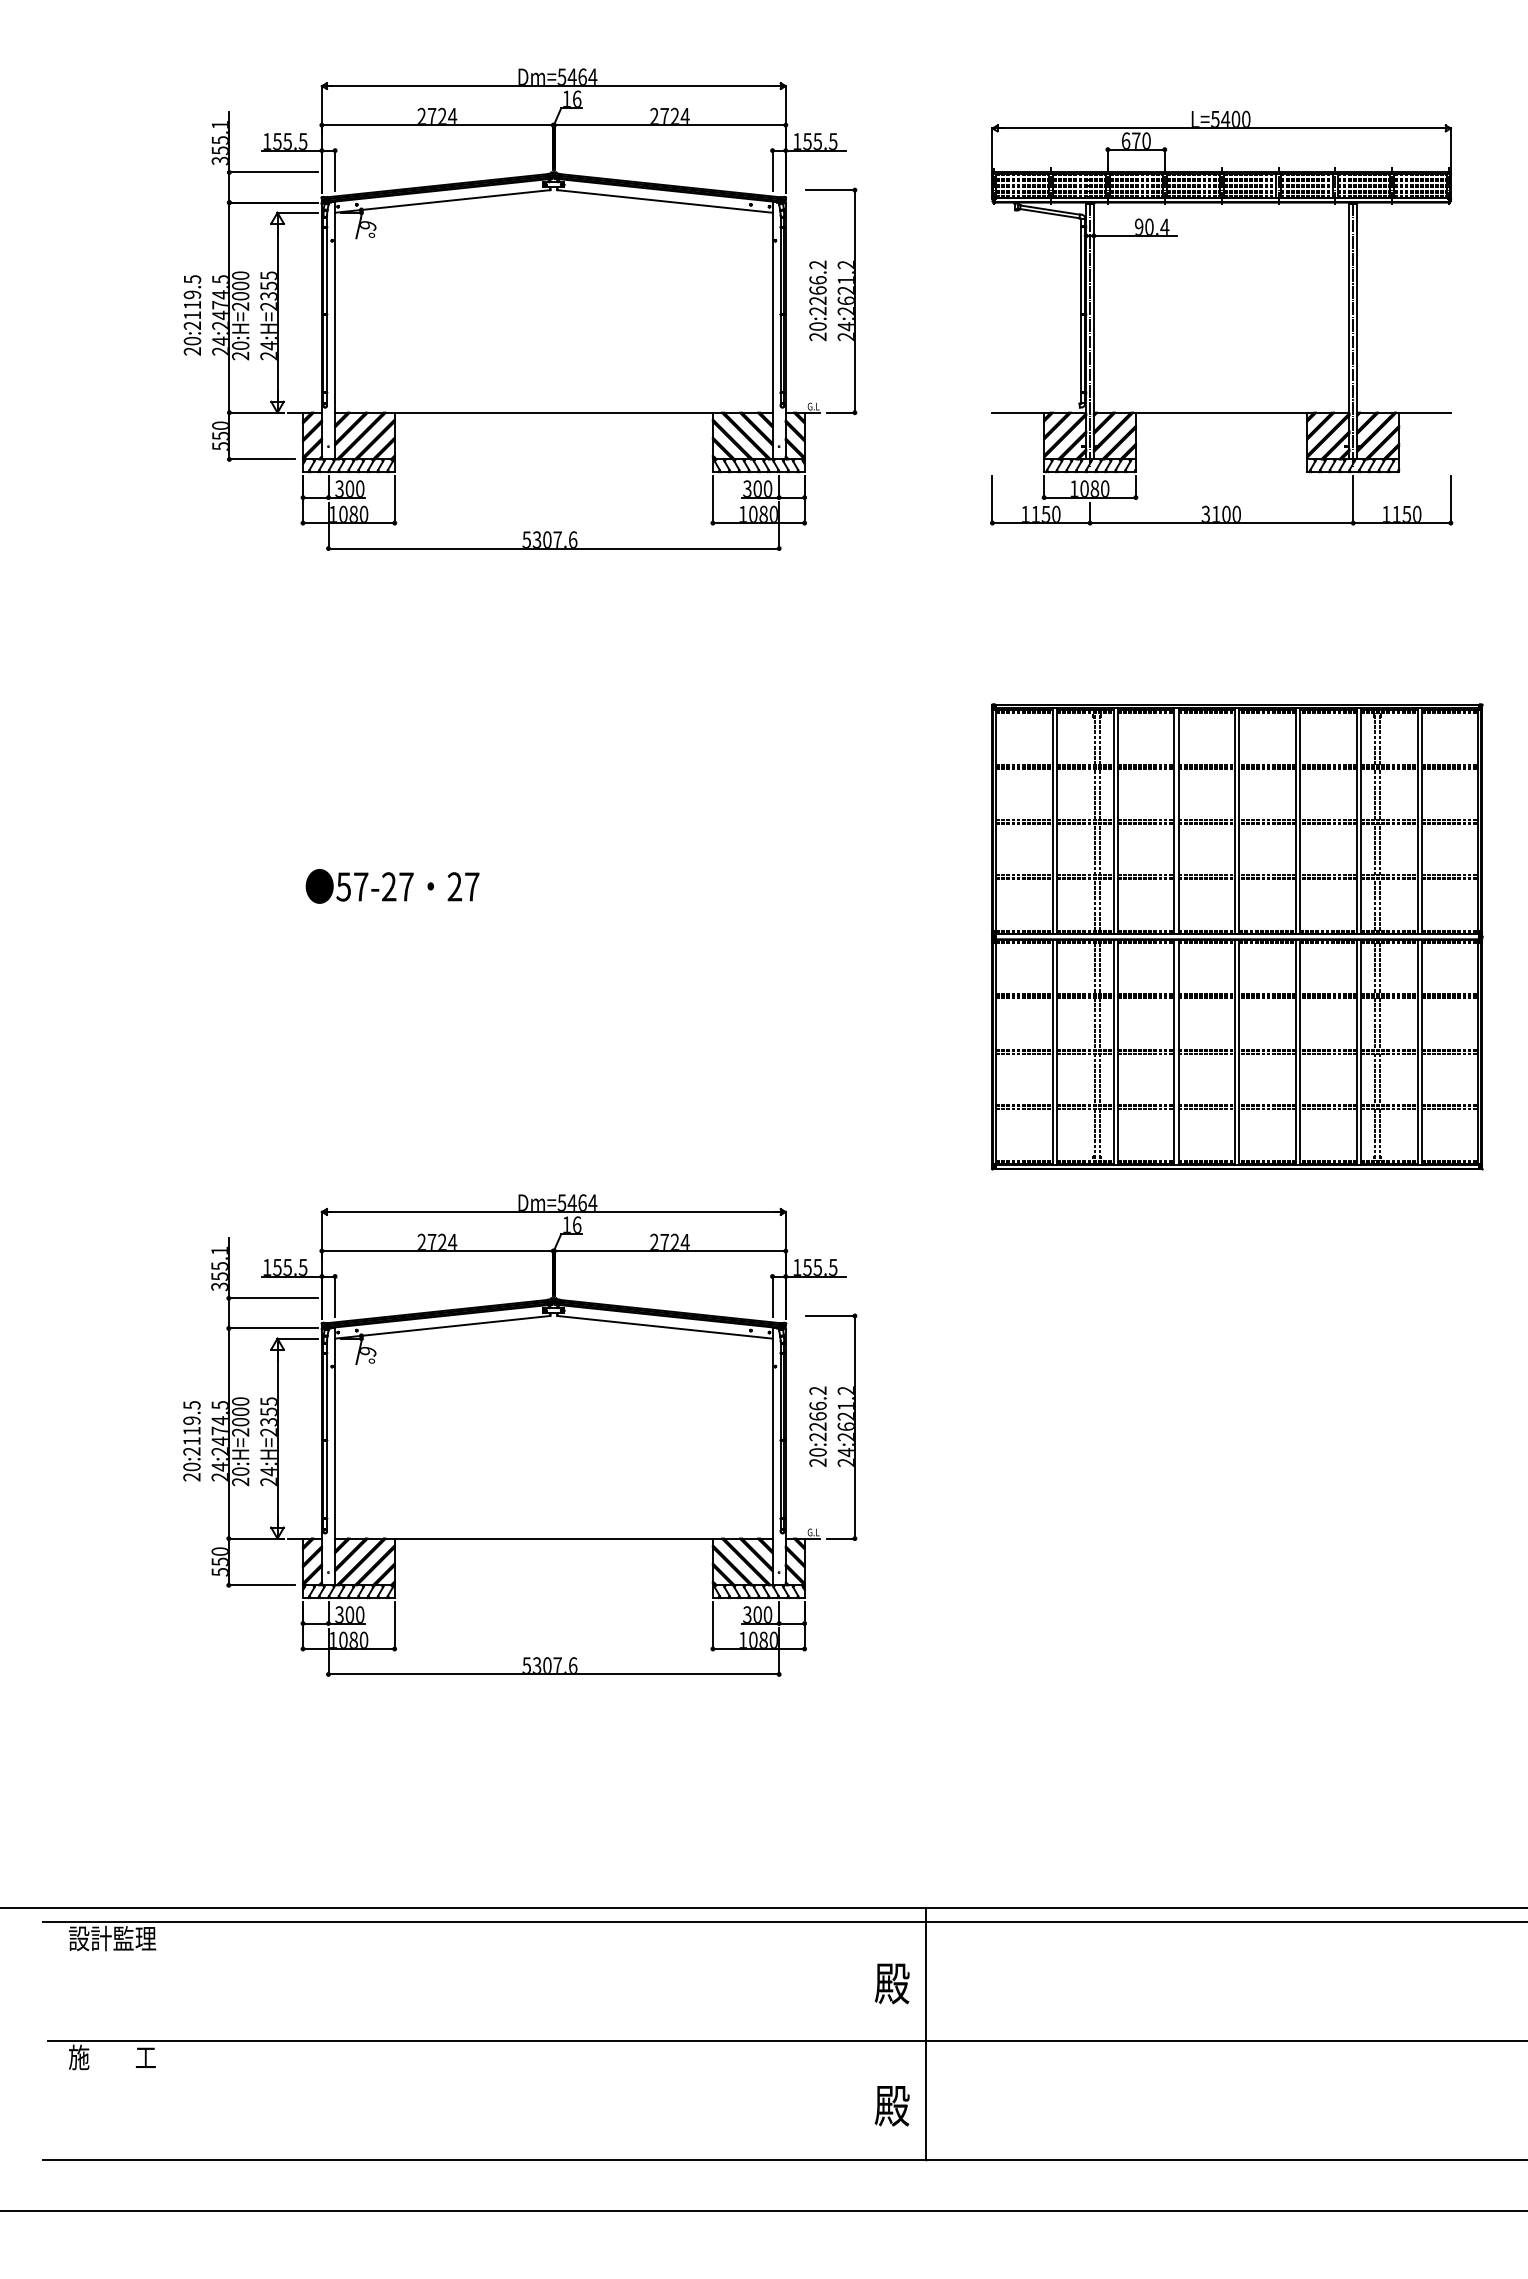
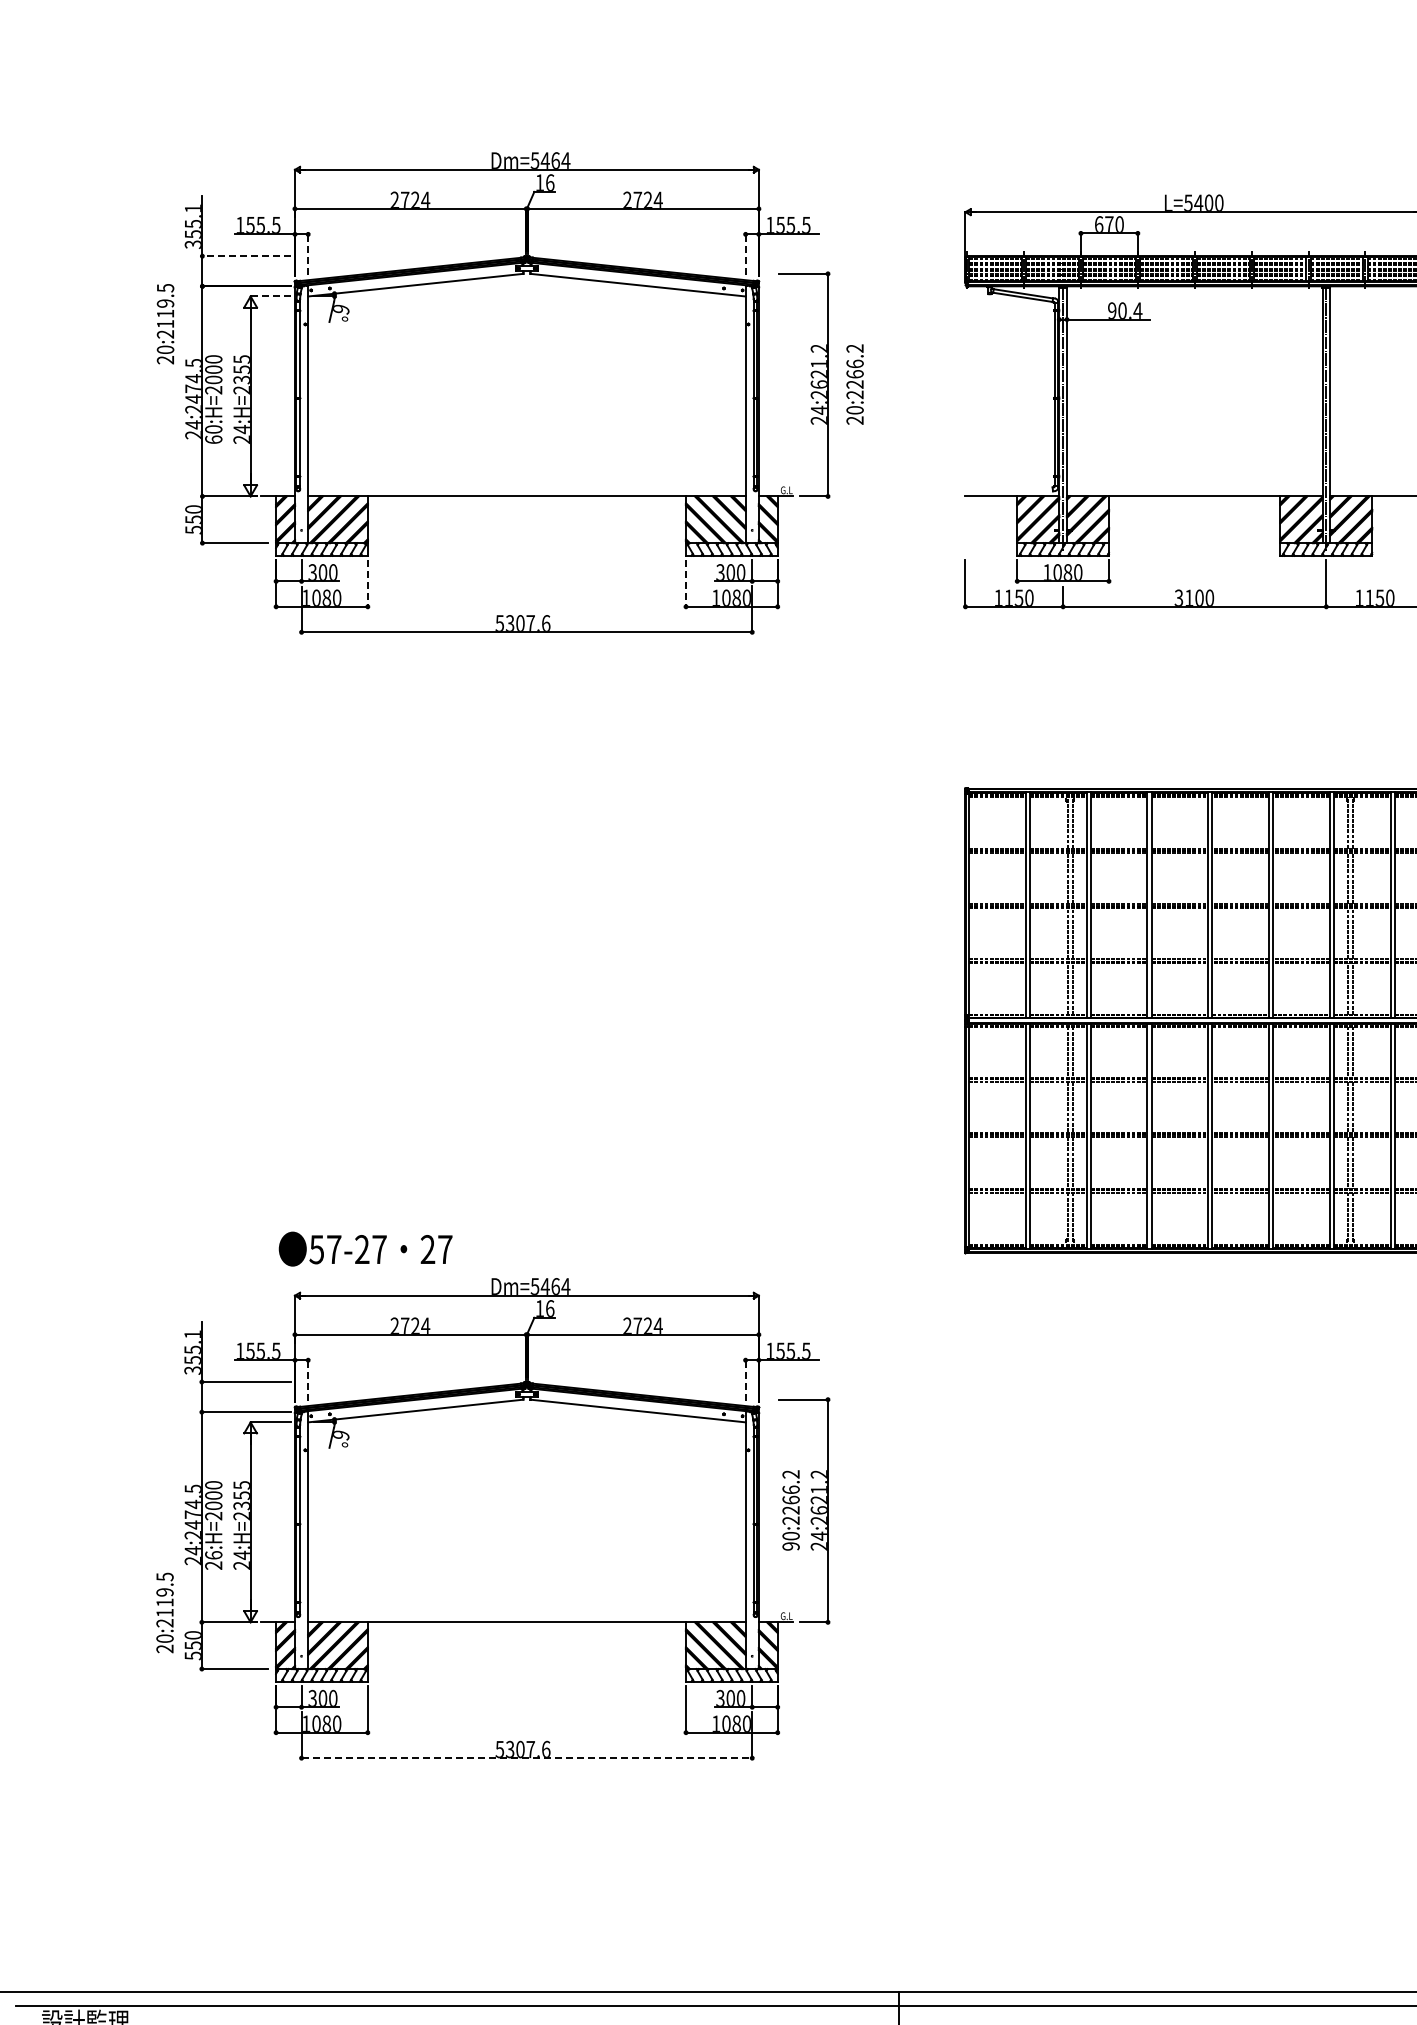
line: (335, 170) -> (308, 254), solid -> dashed
line: (772, 170) -> (745, 254), solid -> dashed
line: (272, 172) -> (245, 256), solid -> dashed
line: (297, 212) -> (270, 296), solid -> dashed
text: (817, 300) -> (854, 384), moved
text: (192, 315) -> (165, 324), moved
text: (240, 355) -> (213, 439), 20:H=2000 -> 60:H=2000
line: (394, 500) -> (367, 584), solid -> dashed
line: (712, 500) -> (685, 584), solid -> dashed
text: (392, 886) -> (365, 1249), moved
line: (335, 1296) -> (308, 1380), solid -> dashed
line: (772, 1296) -> (745, 1380), solid -> dashed
text: (191, 1441) -> (164, 1613), moved
text: (817, 1462) -> (790, 1546), 20:2266.2 -> 90:2266.2
text: (240, 1471) -> (213, 1555), 20:H=2000 -> 26:H=2000
line: (554, 1674) -> (527, 1758), solid -> dashed

